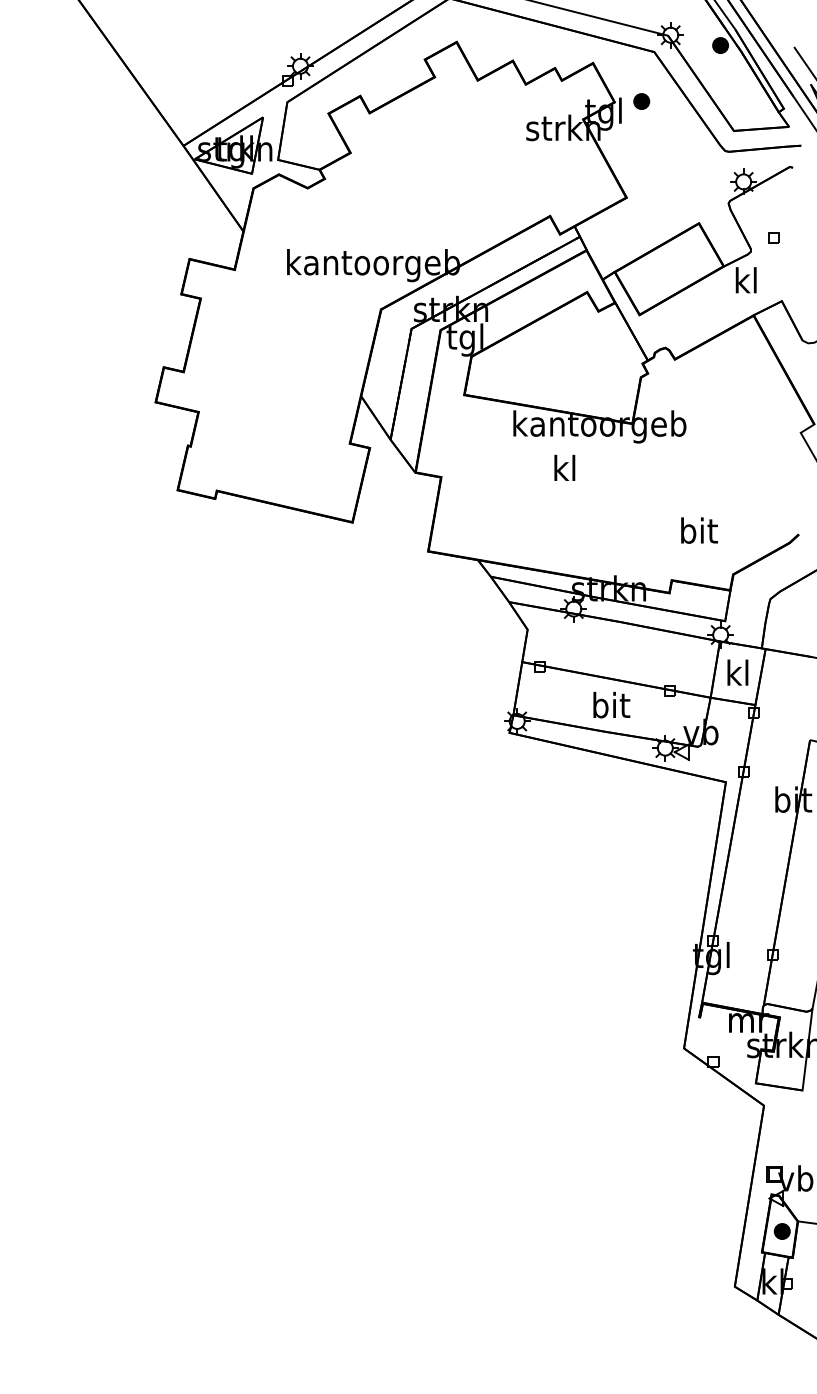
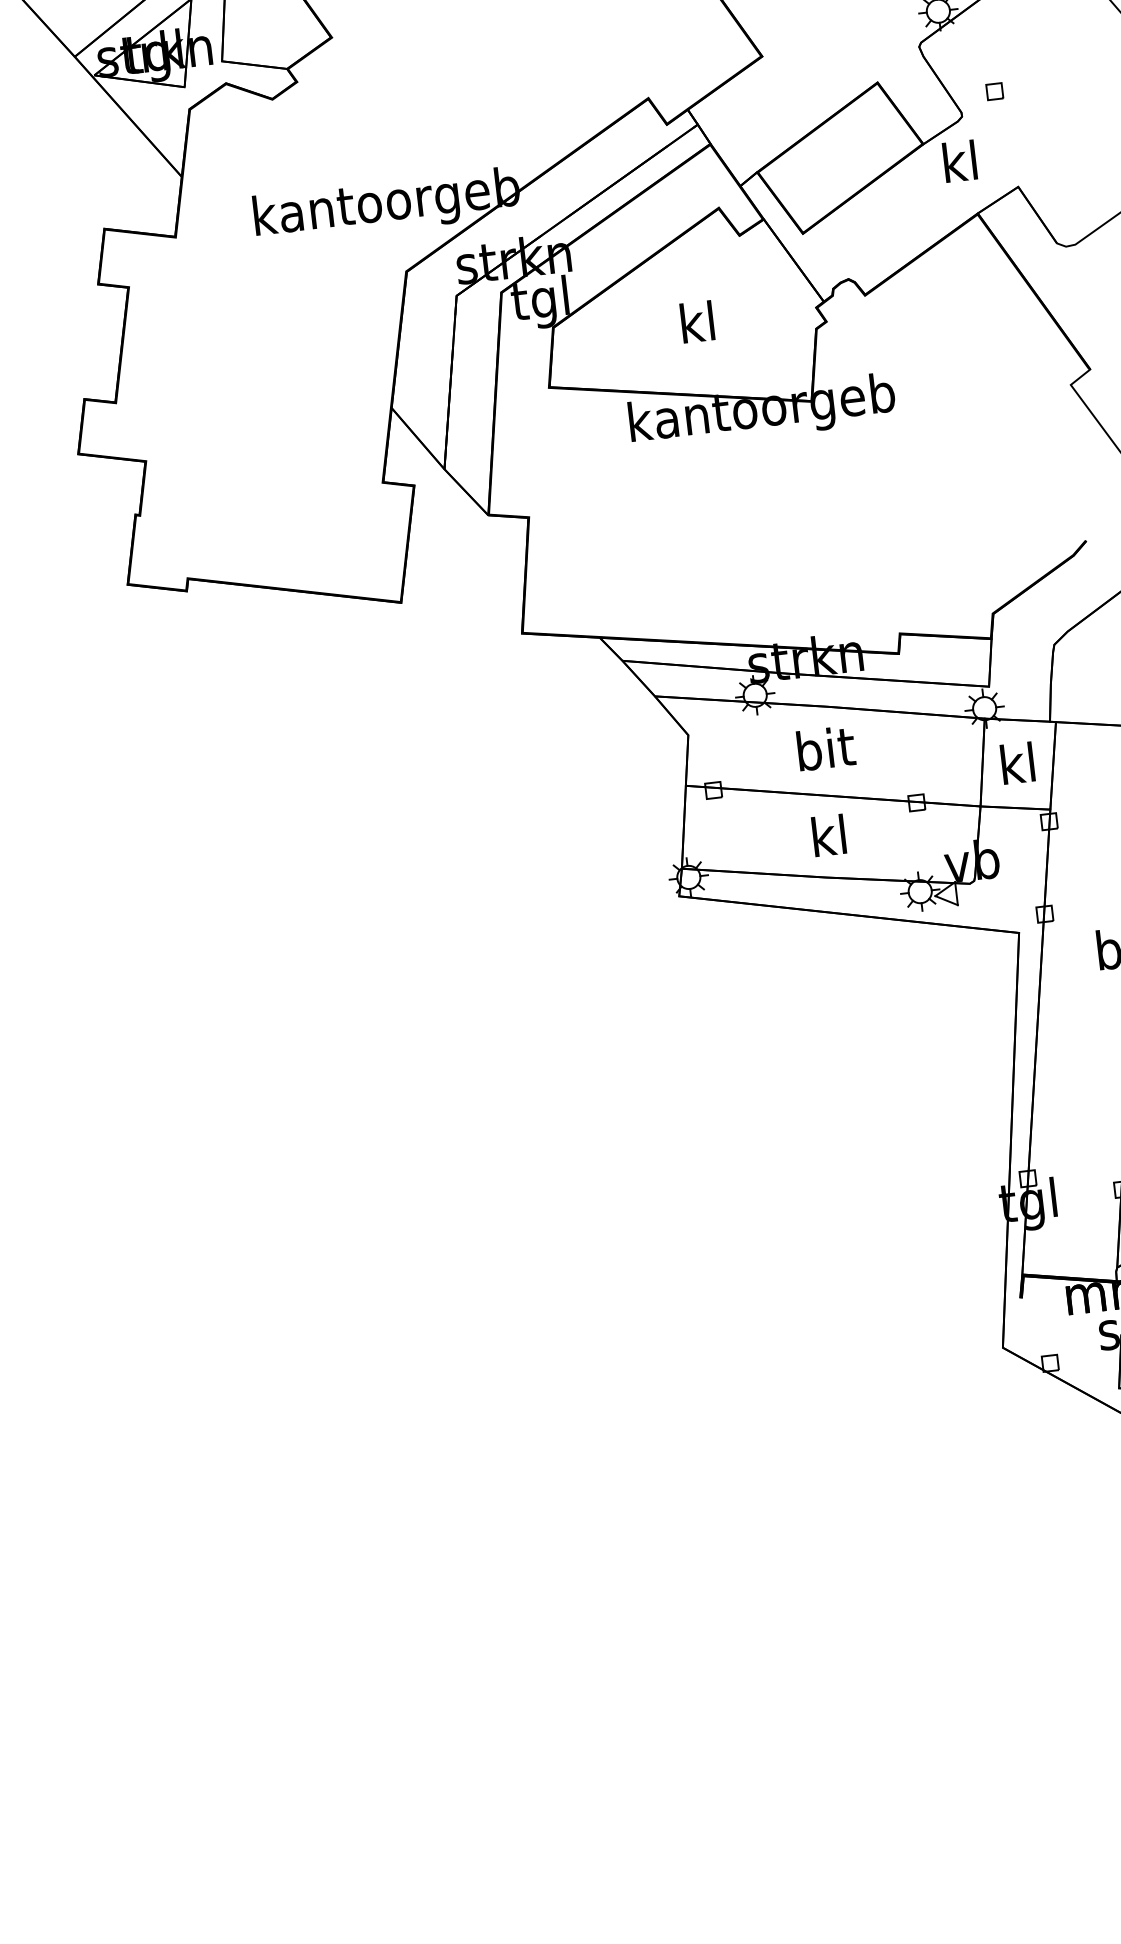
text: (564, 467) -> (696, 321), moved
text: (699, 530) -> (826, 748), moved
text: (611, 704) -> (830, 834), bit -> kl

